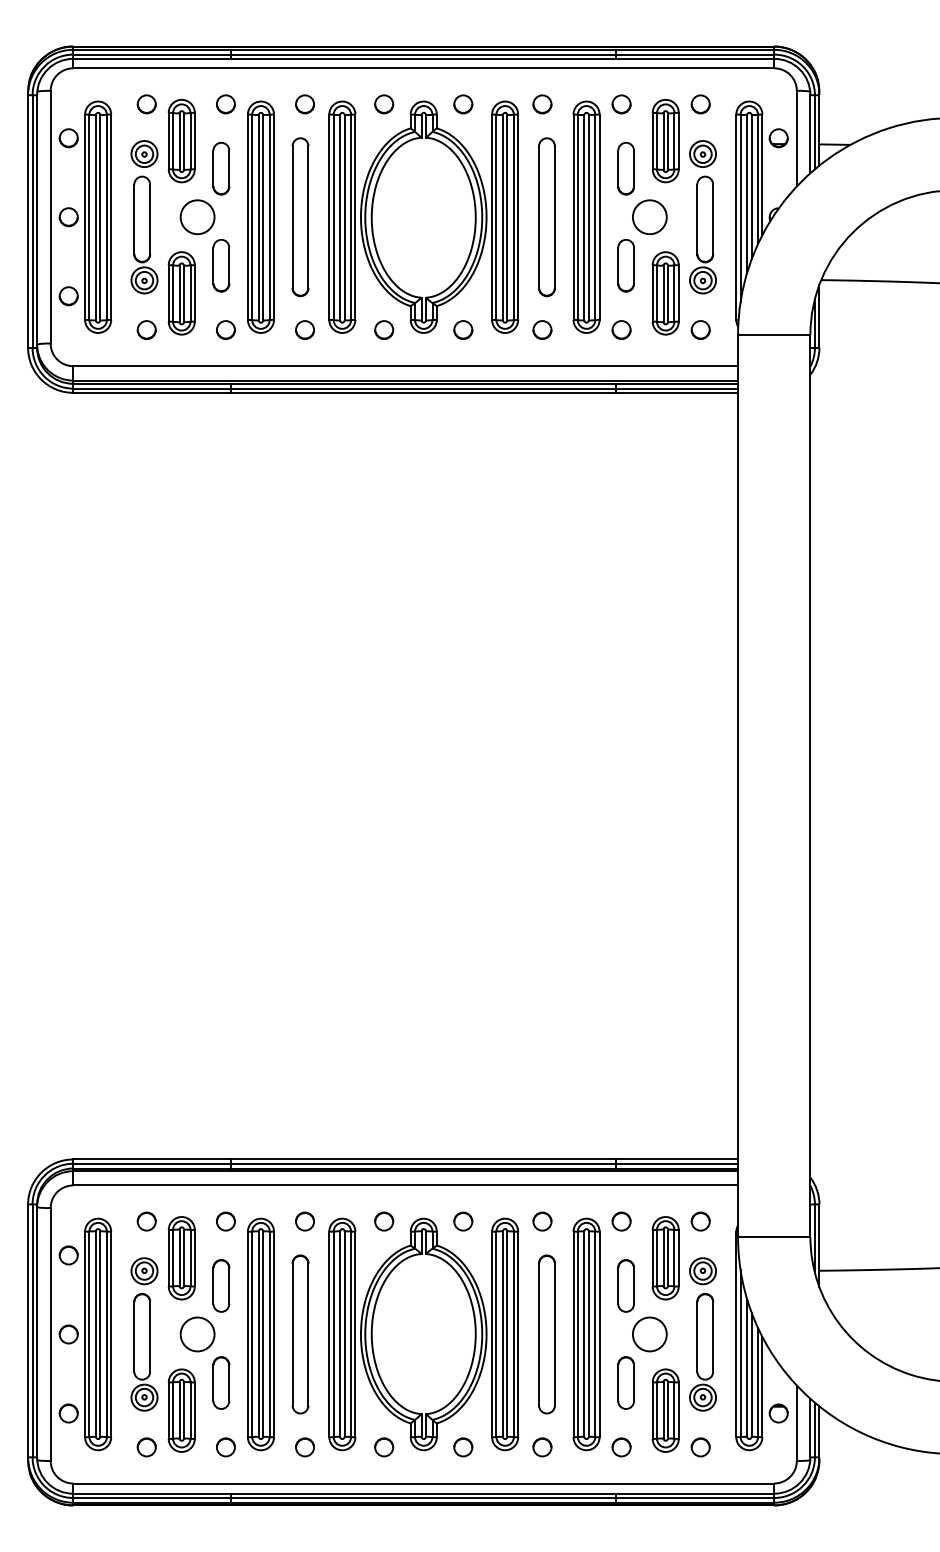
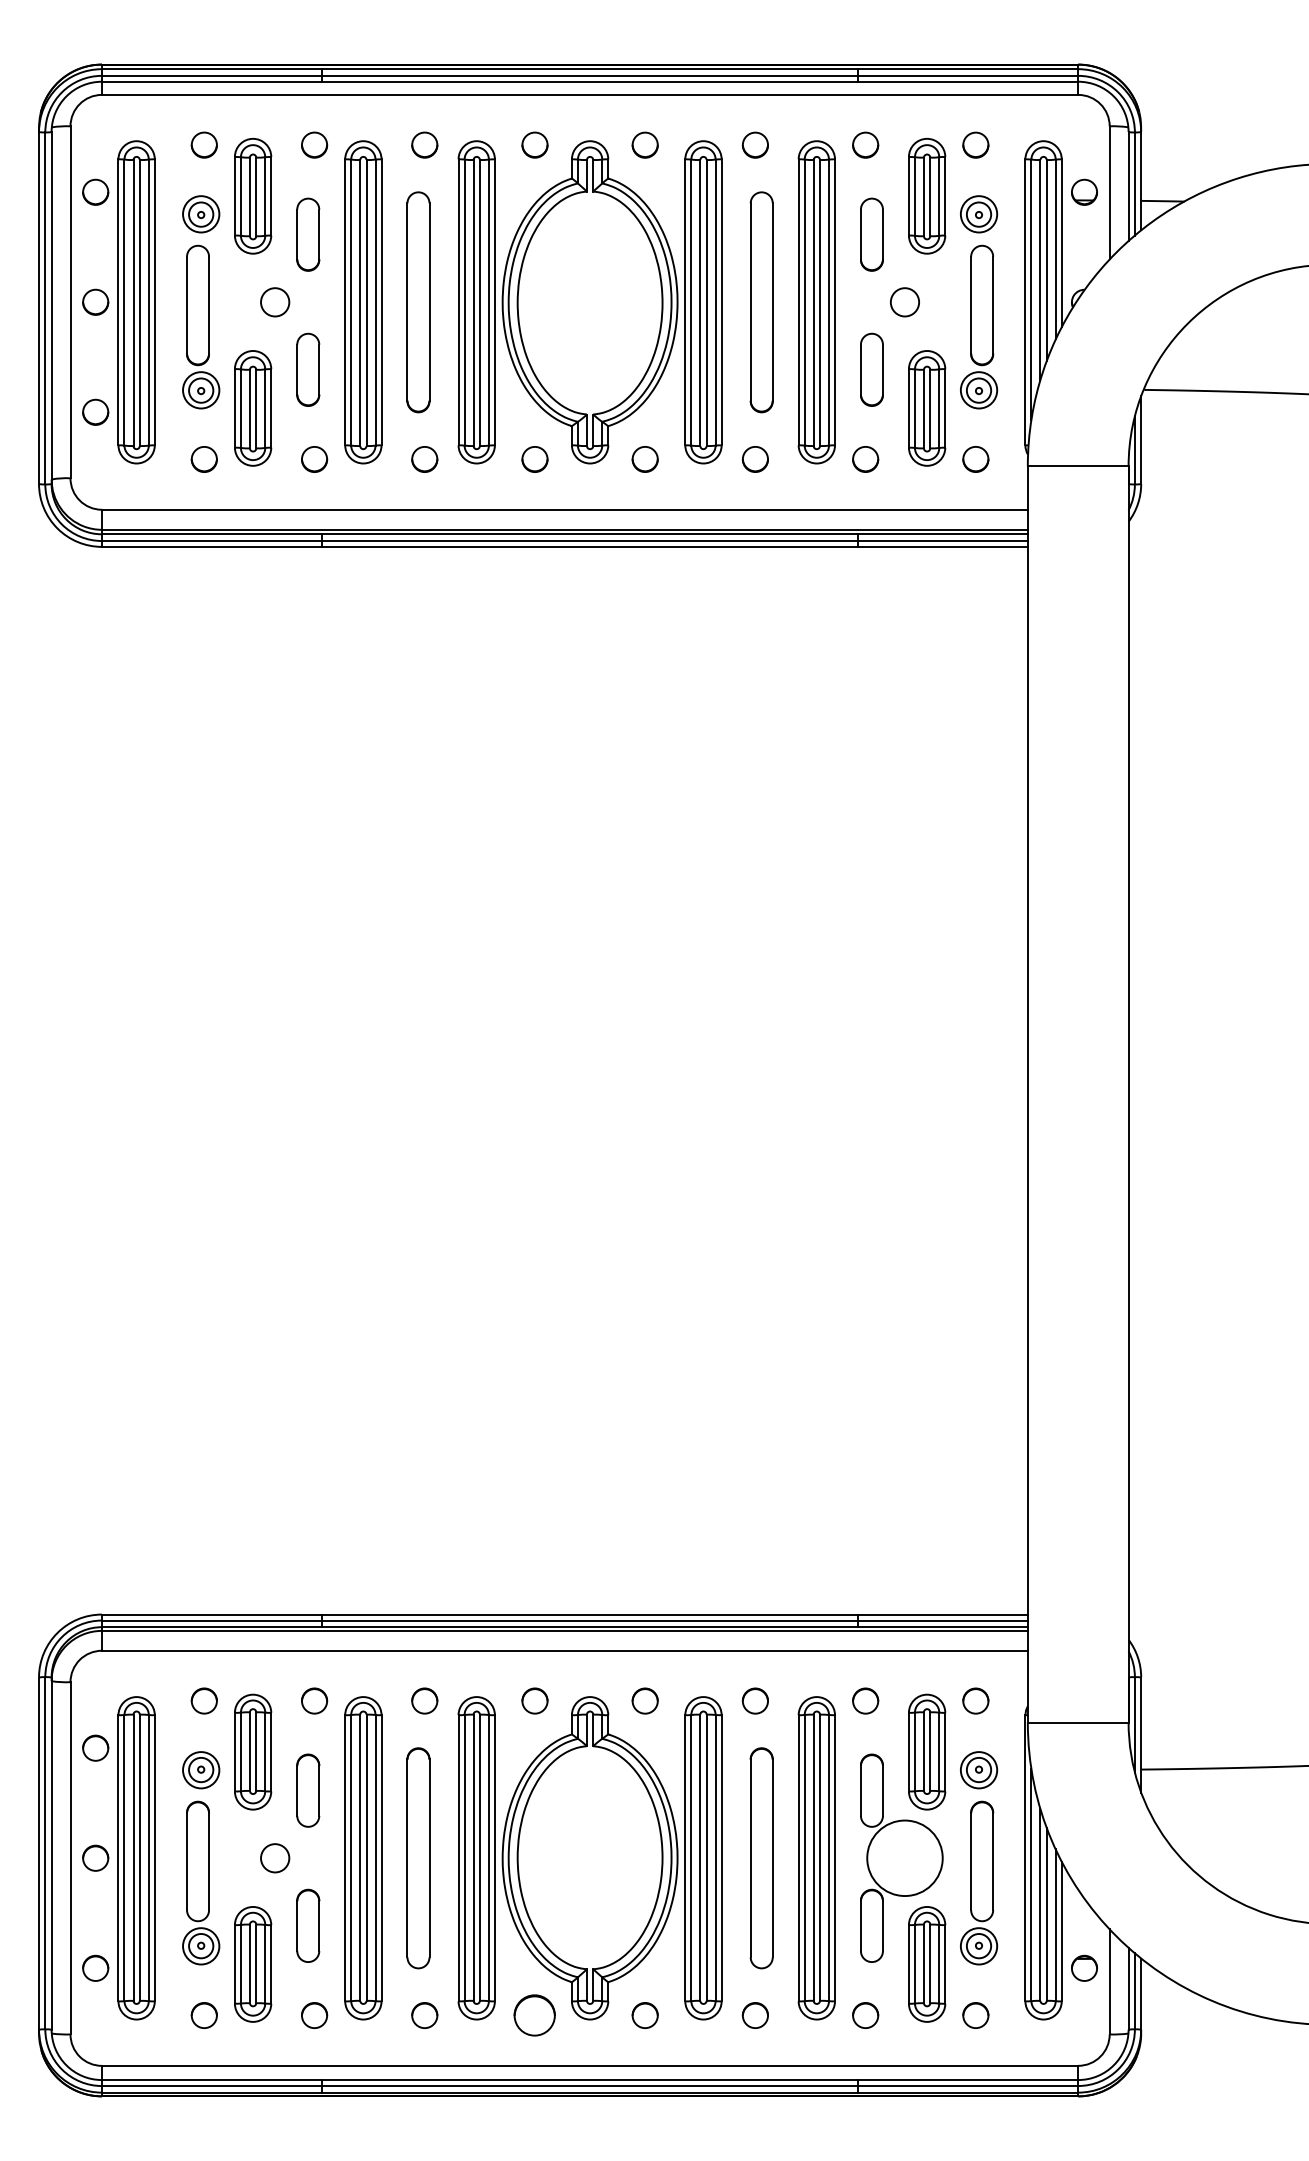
circle: (197, 217) -> (274, 302), size x0.6
circle: (649, 217) -> (904, 302), size x0.6
circle: (197, 1334) -> (274, 1858), size x0.6
circle: (649, 1334) -> (904, 1858), size x1.6
circle: (384, 1447) -> (535, 2015), size x1.6

